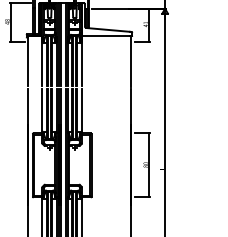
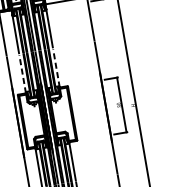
line: (42, 110) -> (22, 73), solid -> dashed
line: (81, 110) -> (55, 68), solid -> dashed

